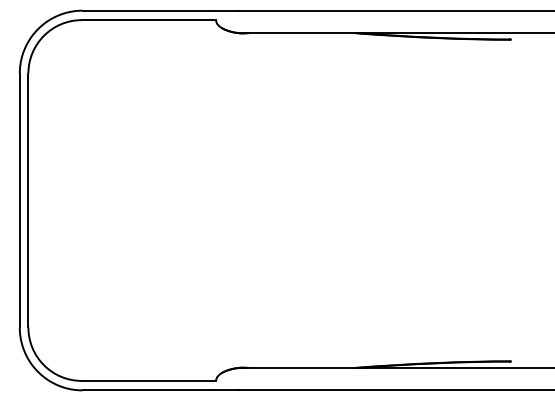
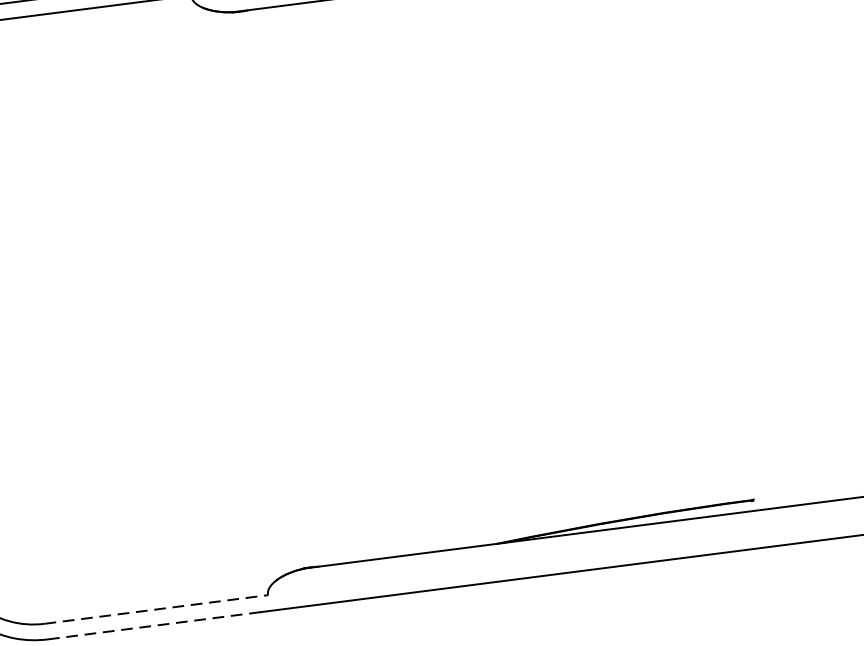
line: (149, 380) -> (157, 608), solid -> dashed
line: (146, 390) -> (154, 625), solid -> dashed

